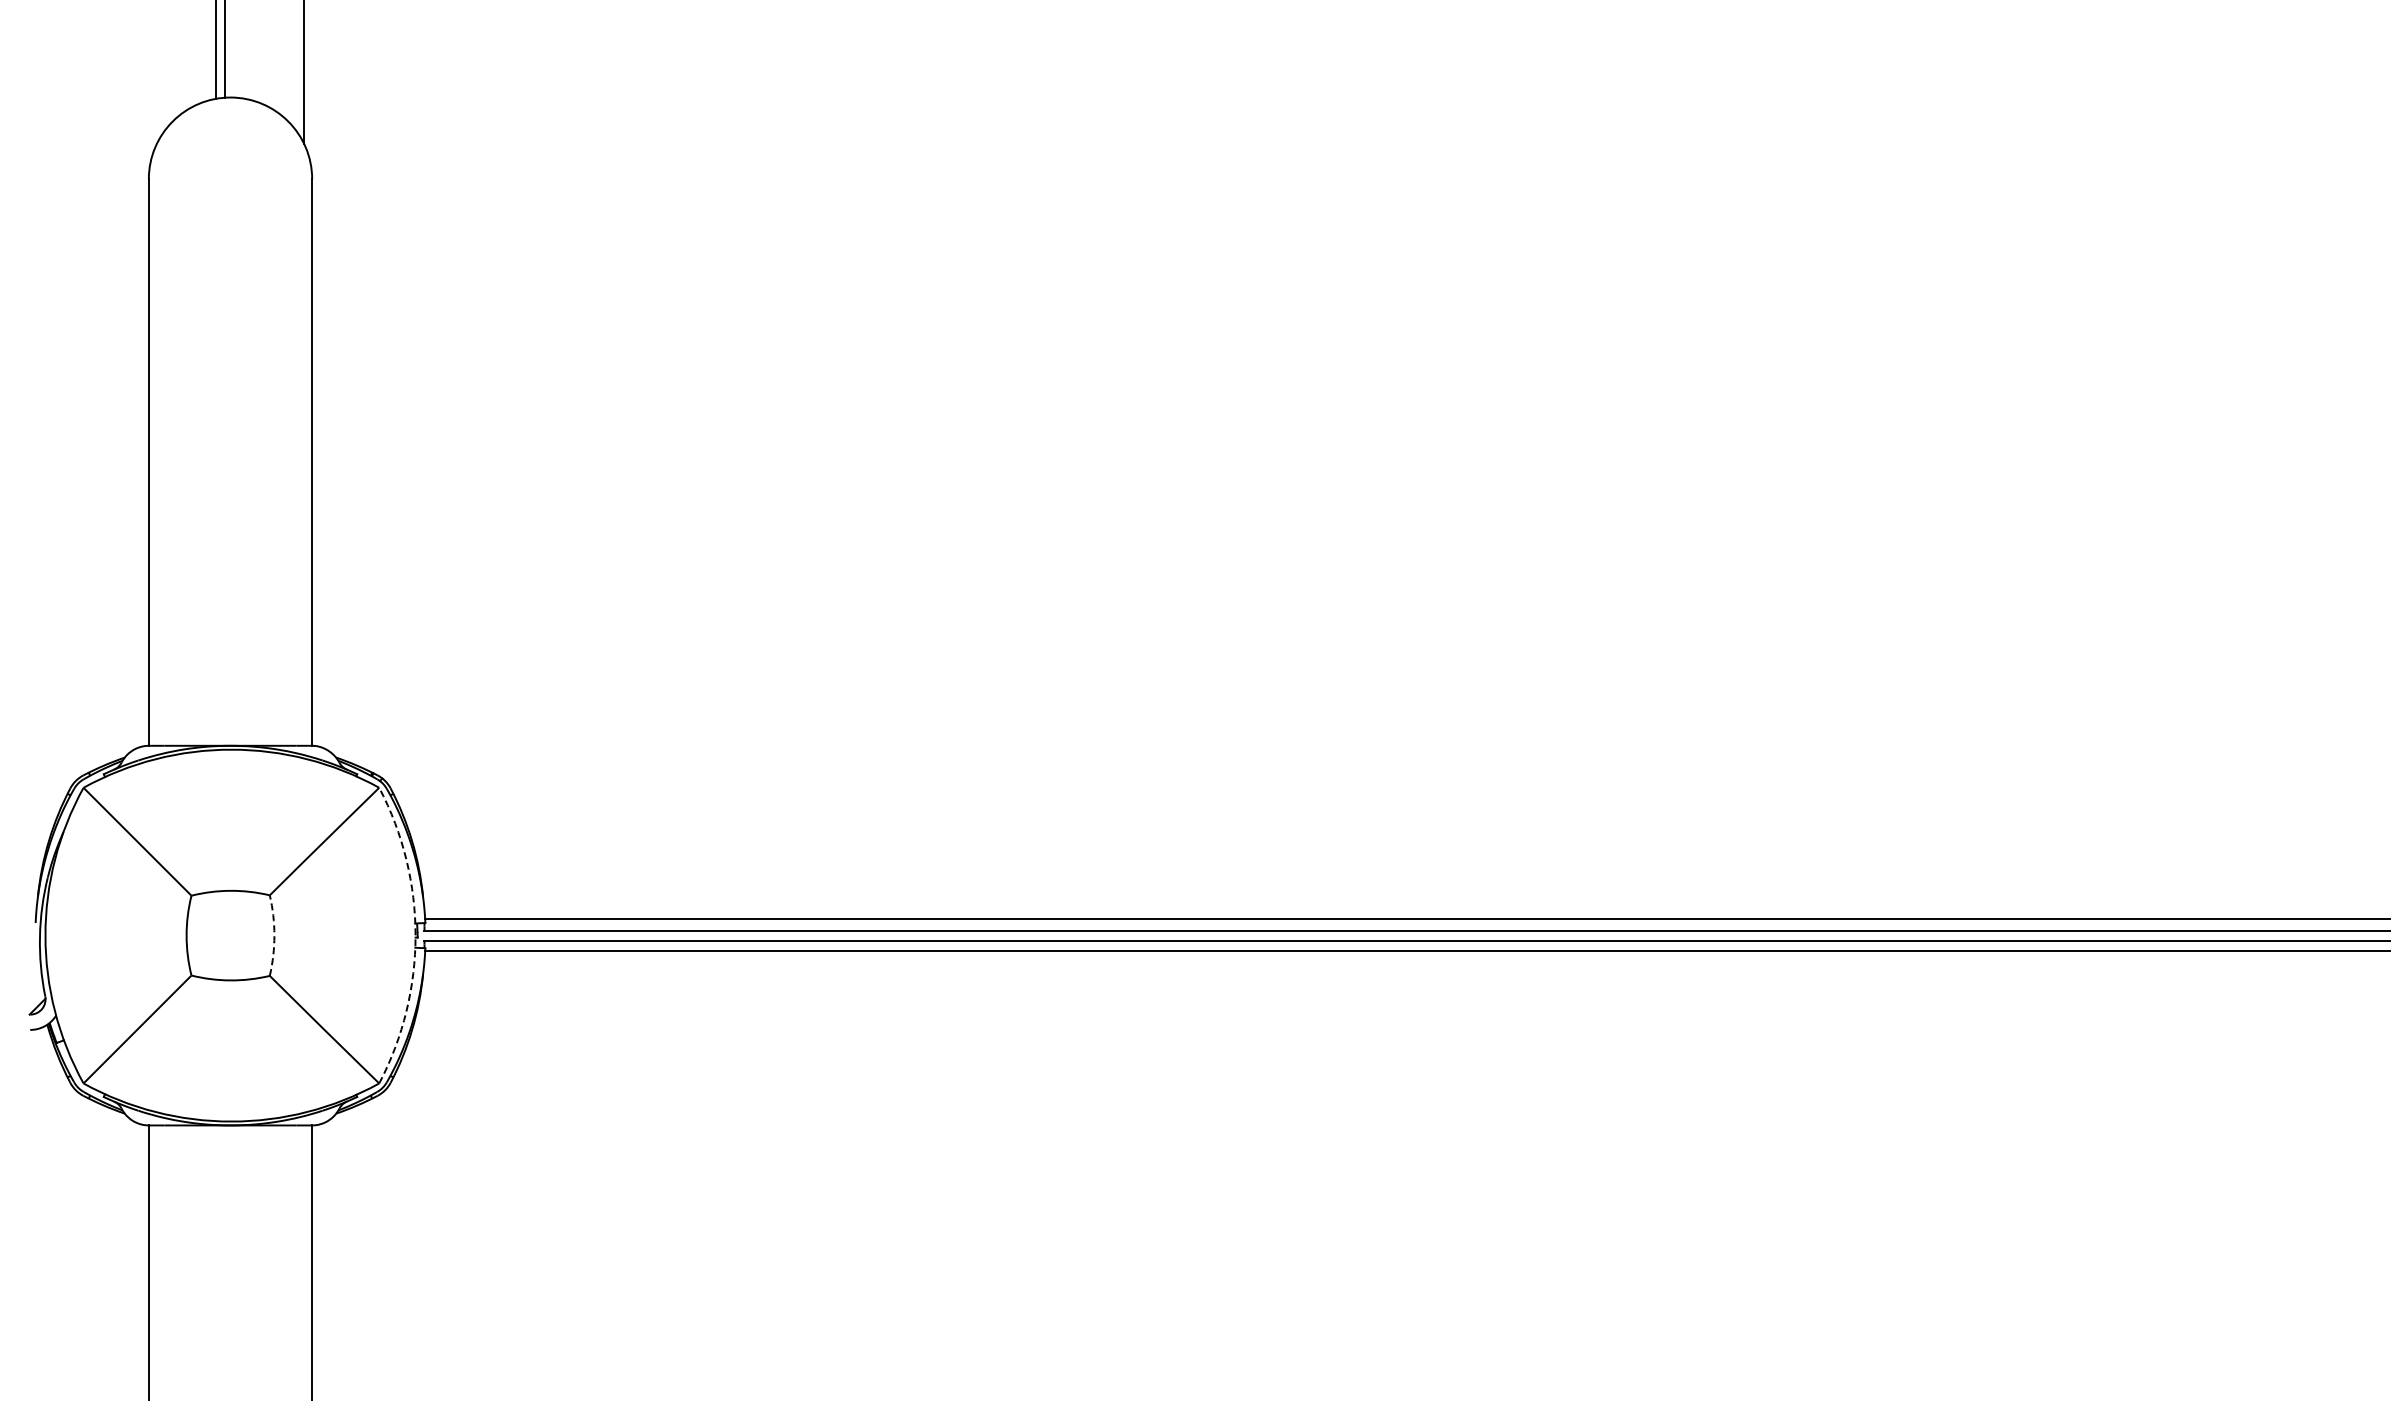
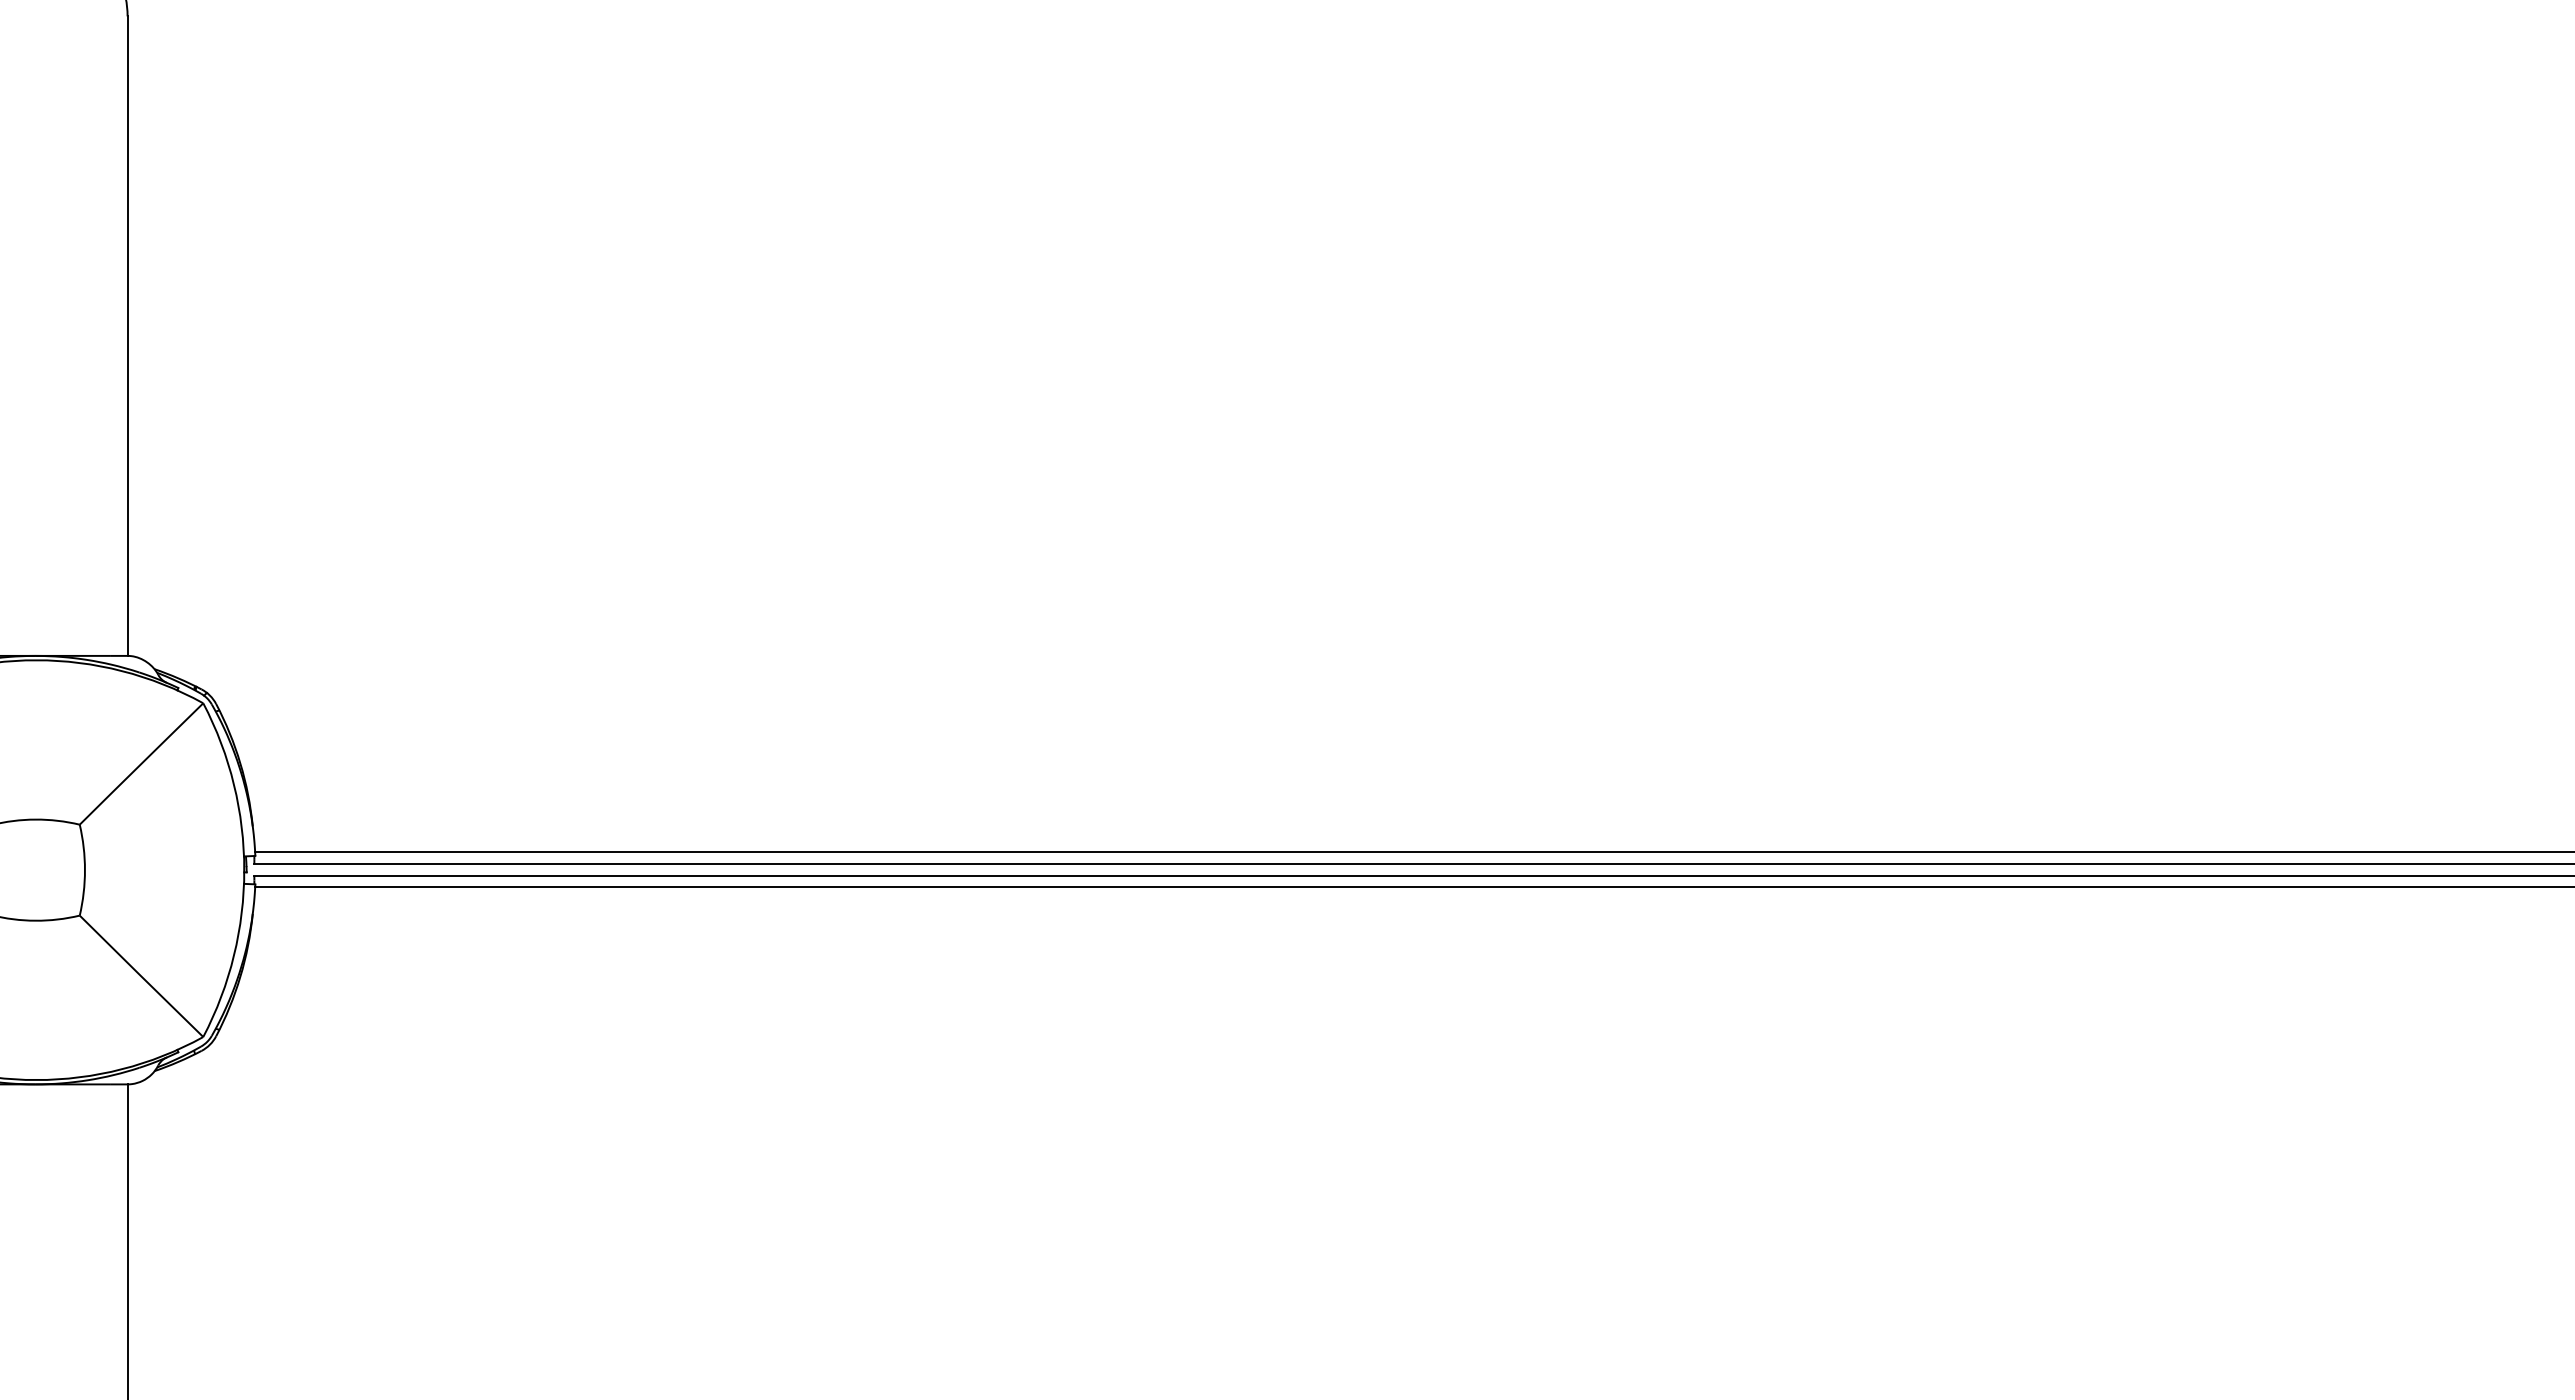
arc: (274, 935) -> (85, 870), dashed -> solid
arc: (415, 935) -> (244, 870), dashed -> solid

